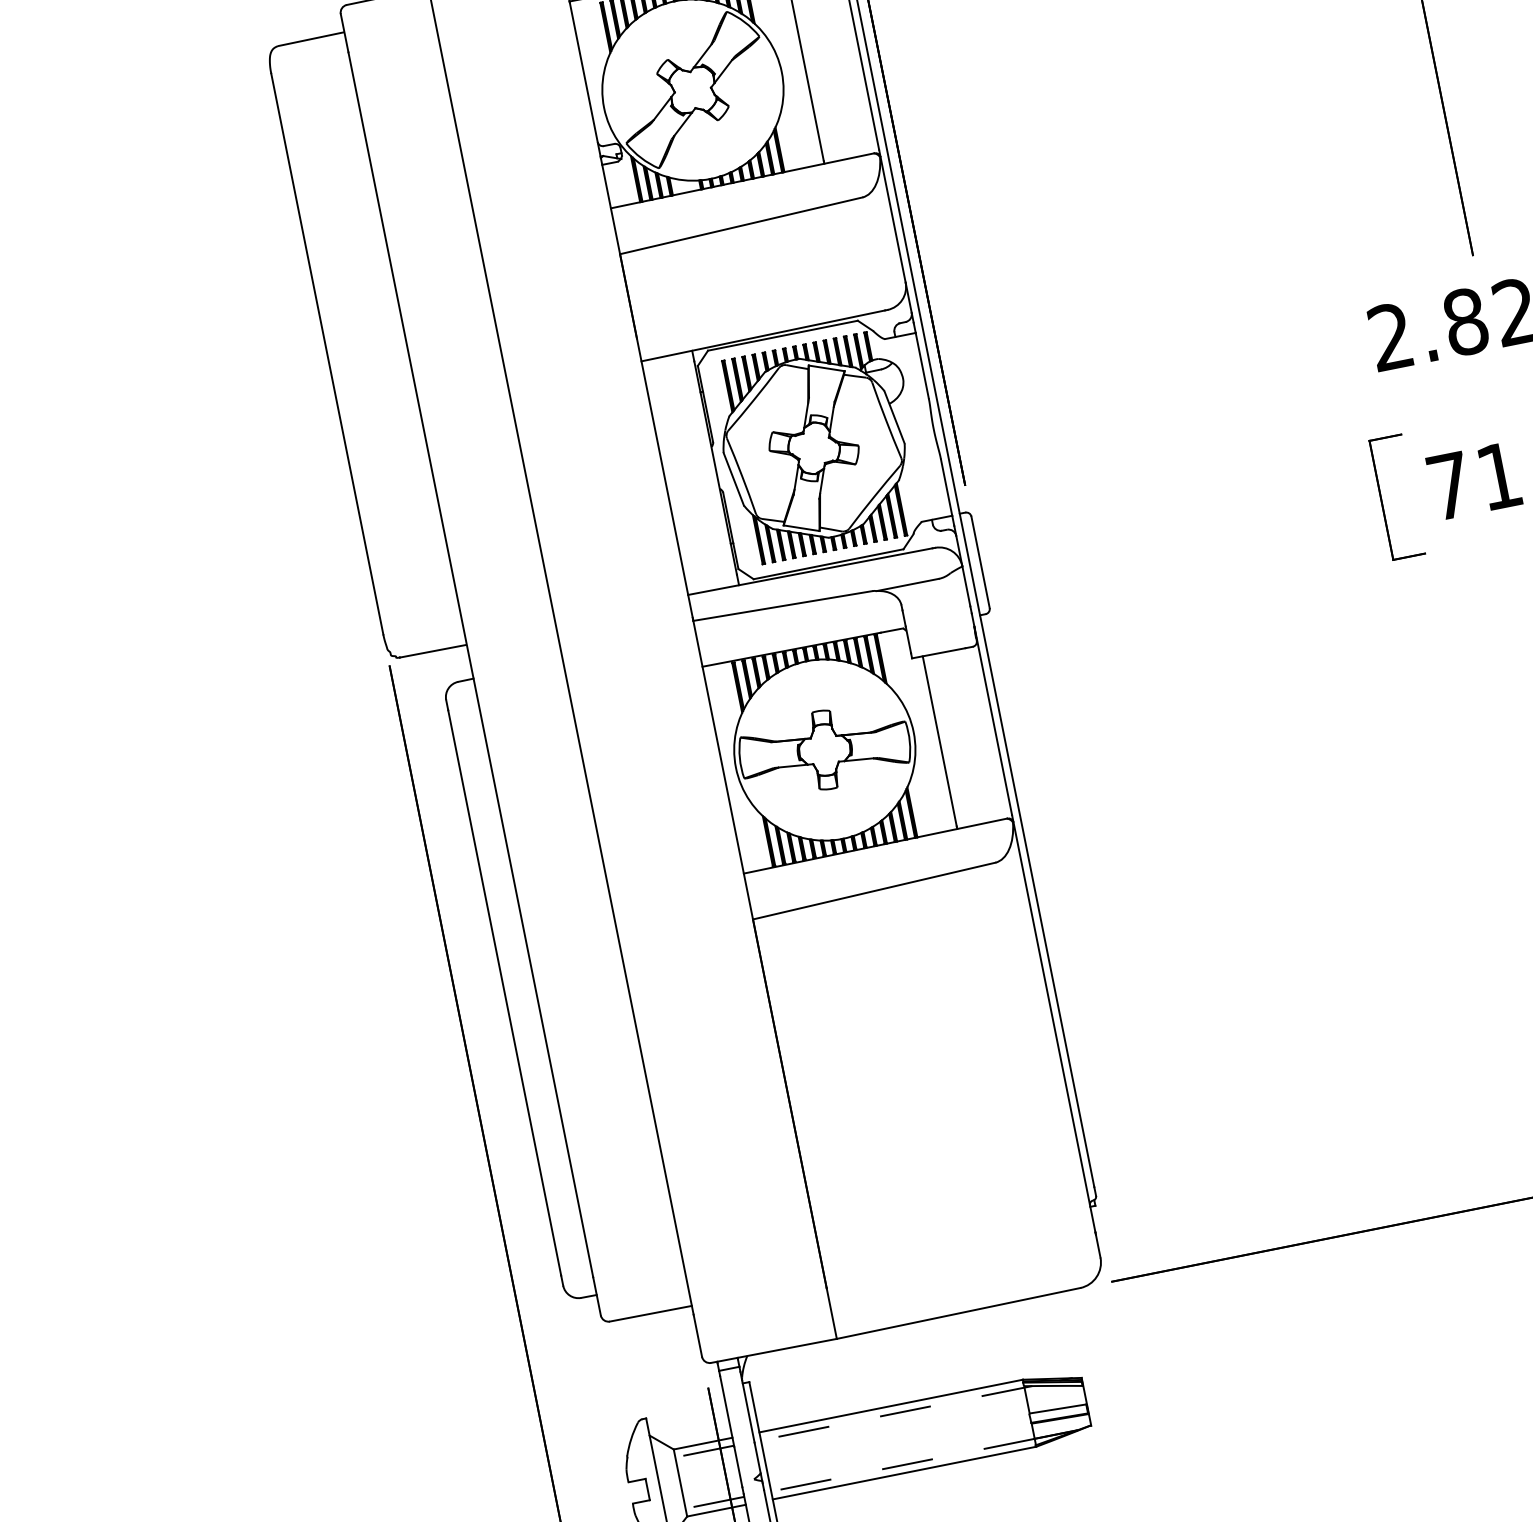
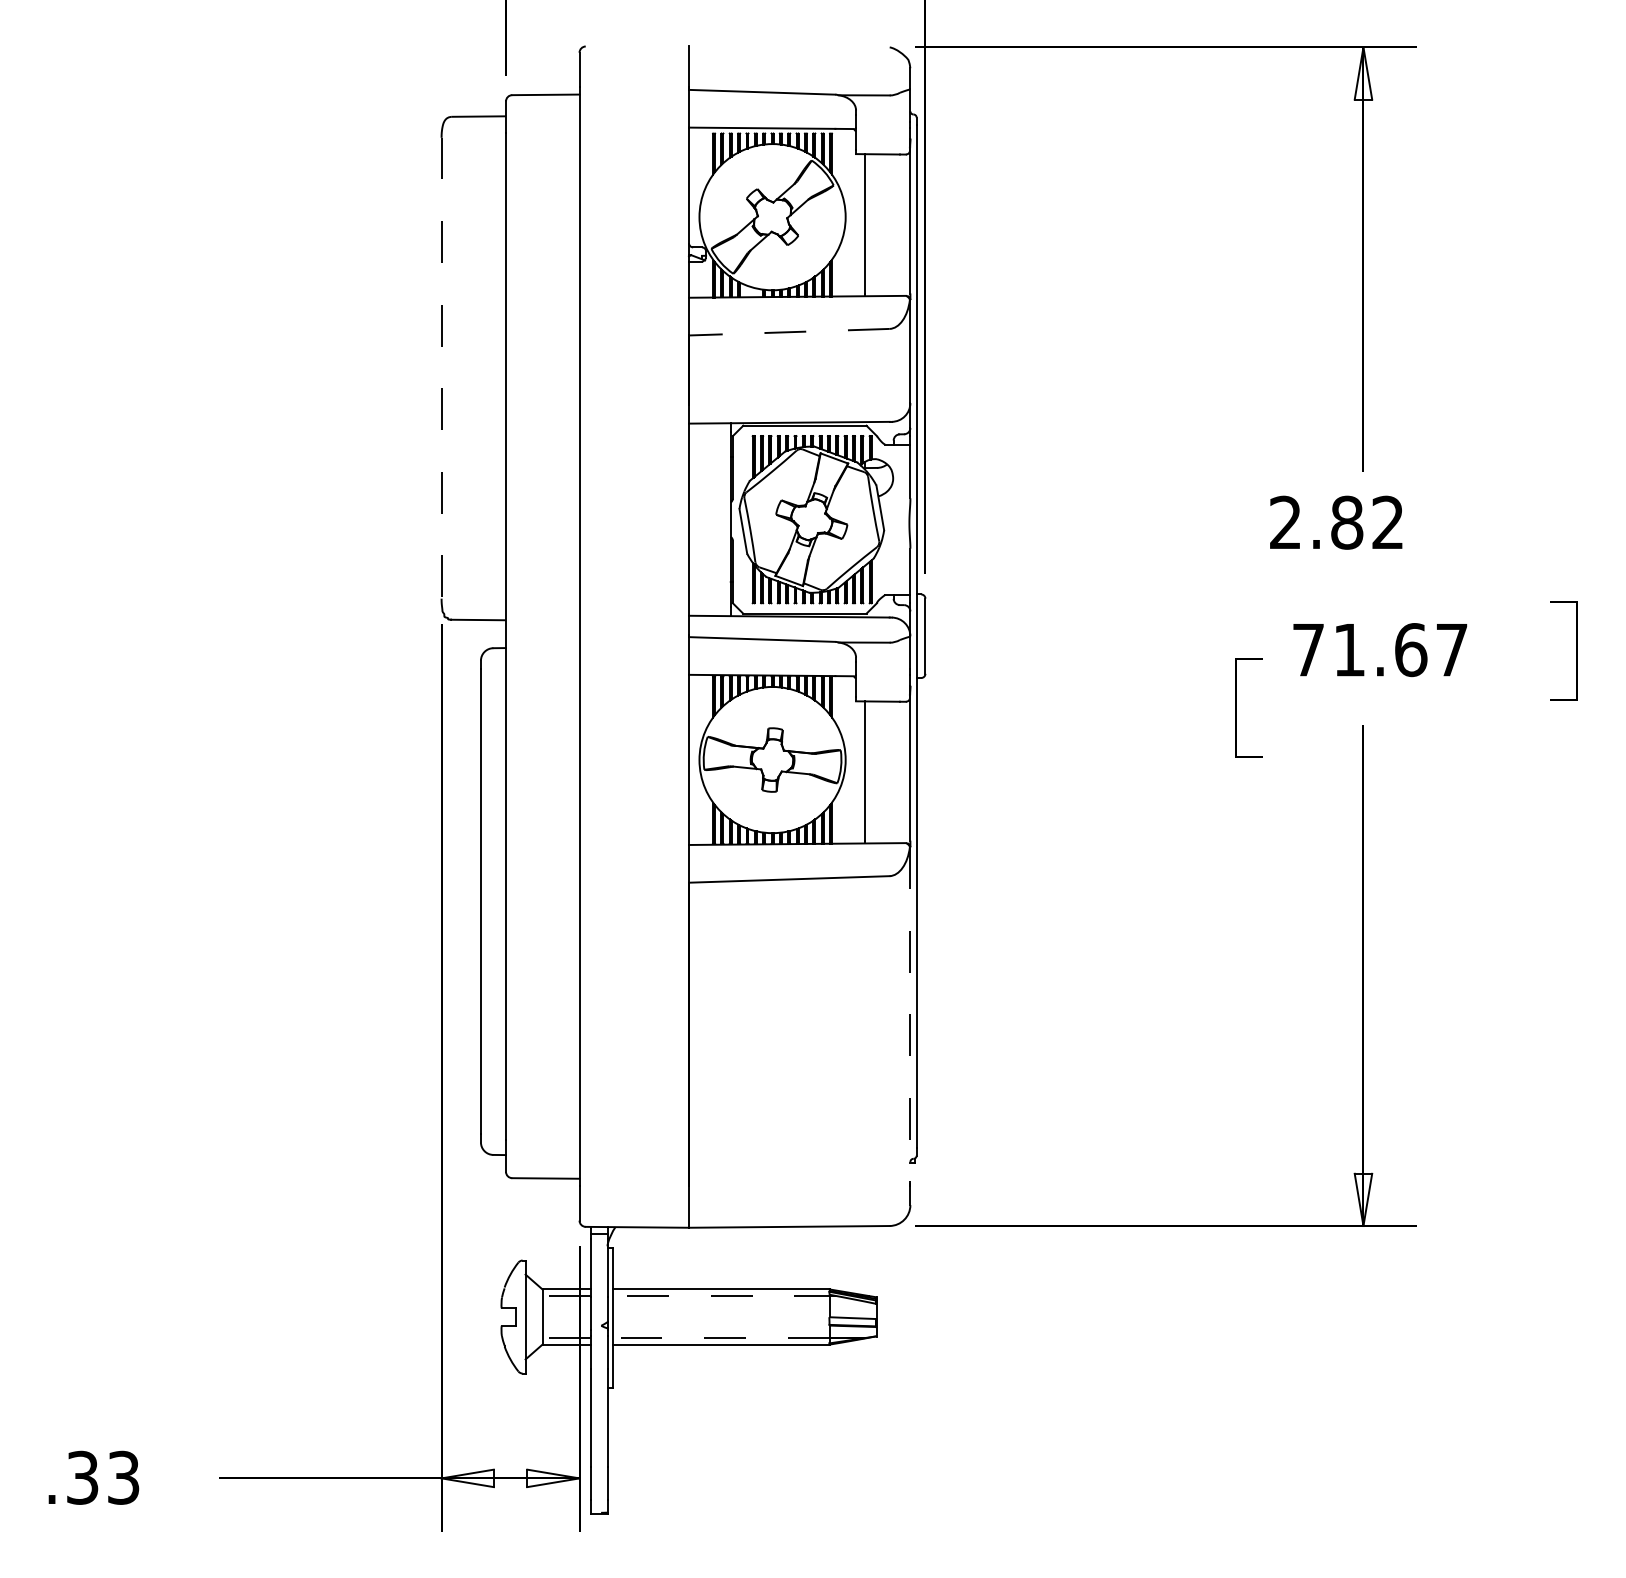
line: (740, 226) -> (788, 332), solid -> dashed
line: (327, 354) -> (441, 368), solid -> dashed
part: (1381, 500) -> (1236, 707), moved
line: (1054, 1028) -> (910, 1016), solid -> dashed

